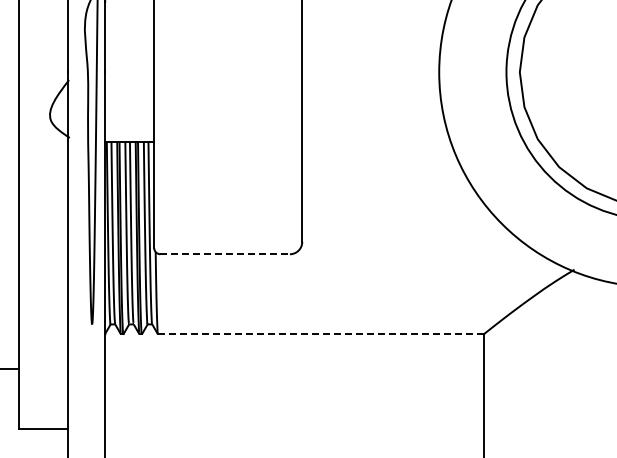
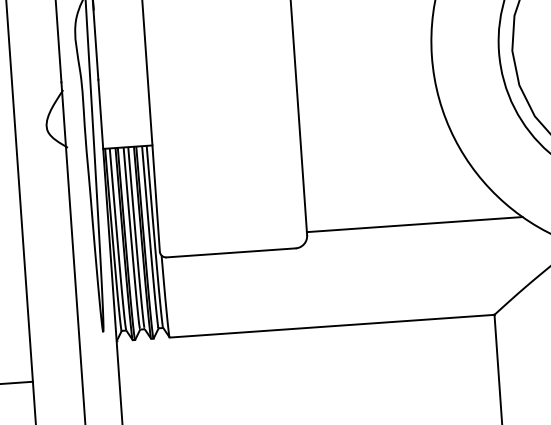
line: (410, 238) -> (414, 224), added
line: (225, 254) -> (231, 253), dashed -> solid
line: (321, 334) -> (332, 326), dashed -> solid

